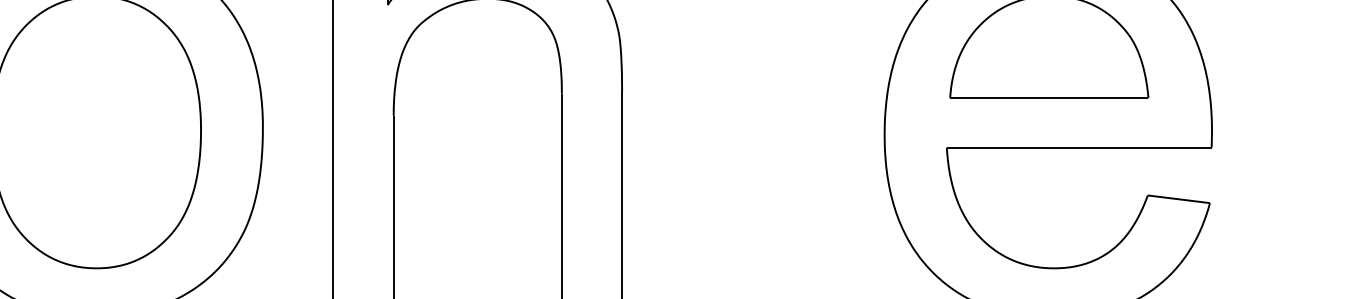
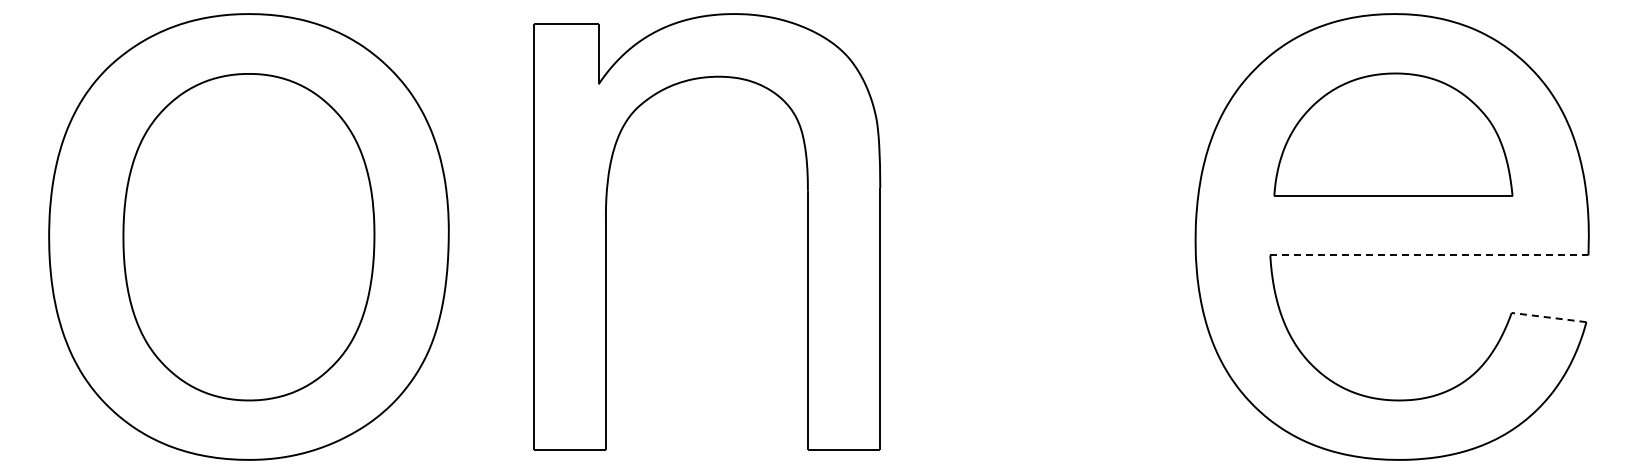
line: (1079, 147) -> (1429, 255), solid -> dashed
line: (1179, 199) -> (1549, 317), solid -> dashed

